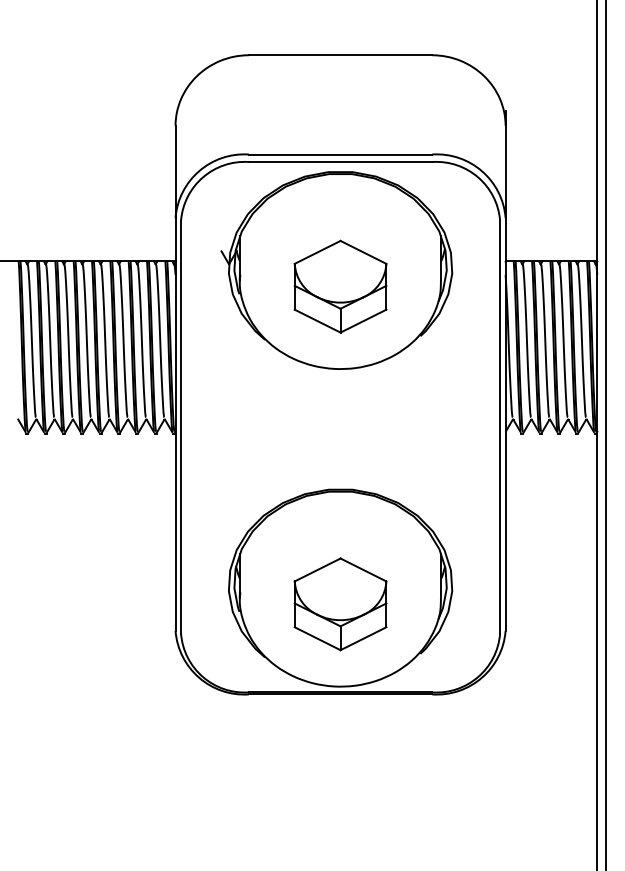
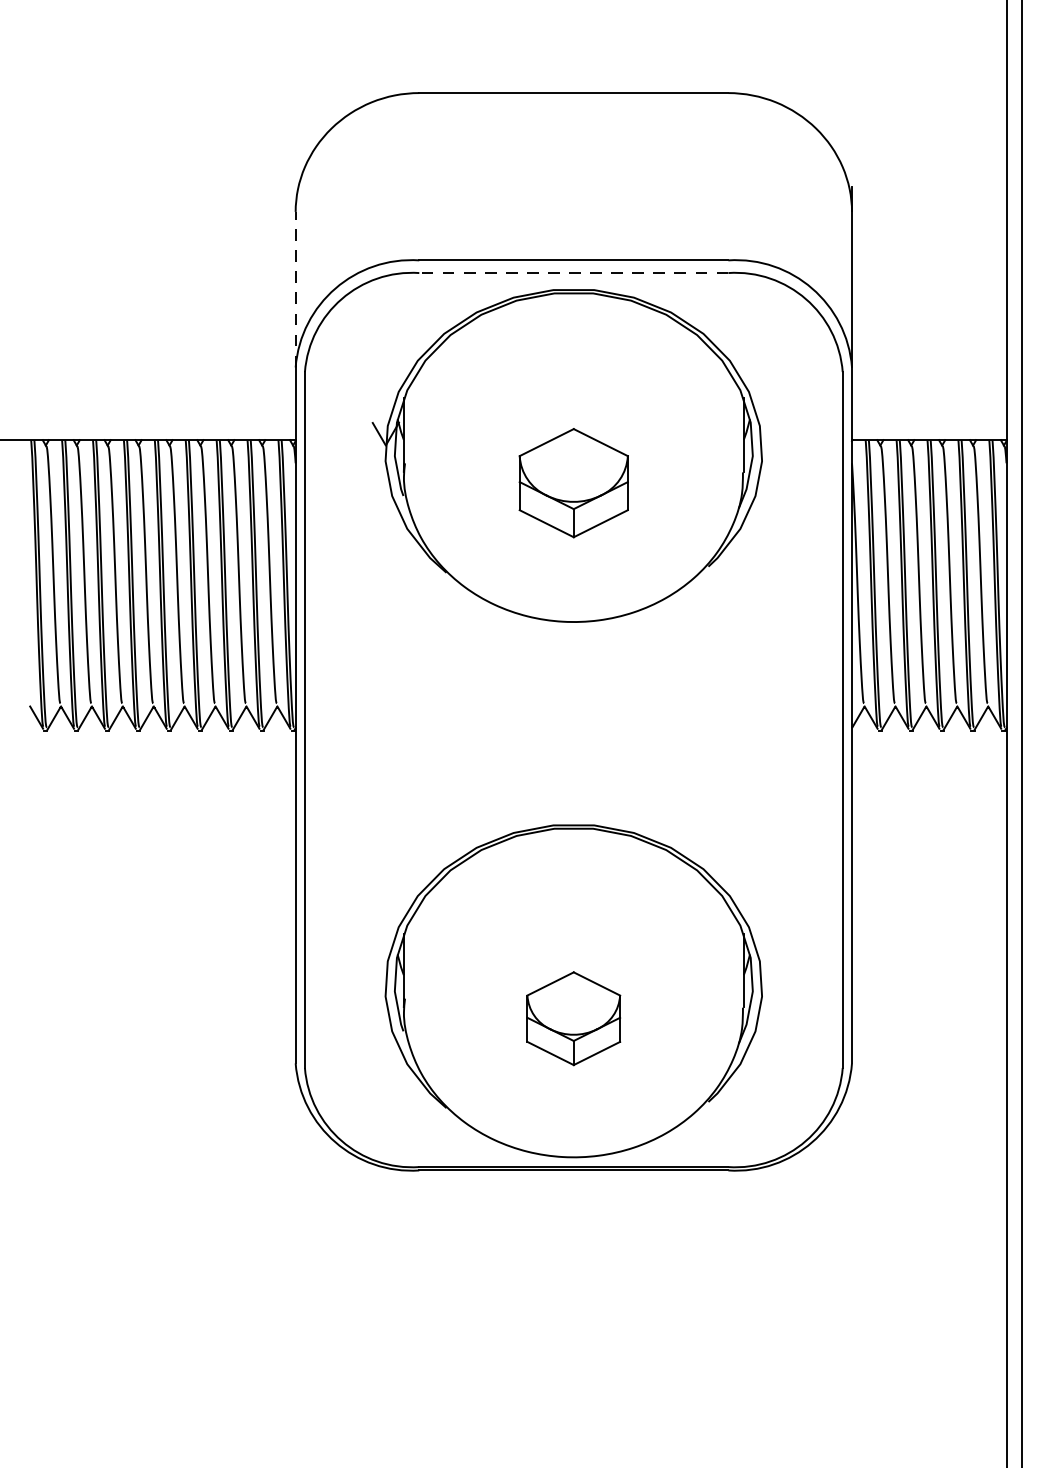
line: (340, 162) -> (573, 273), solid -> dashed
line: (175, 171) -> (295, 289), solid -> dashed
part: (340, 286) -> (573, 482), size x0.7
part: (340, 604) -> (573, 1018), size x0.6

